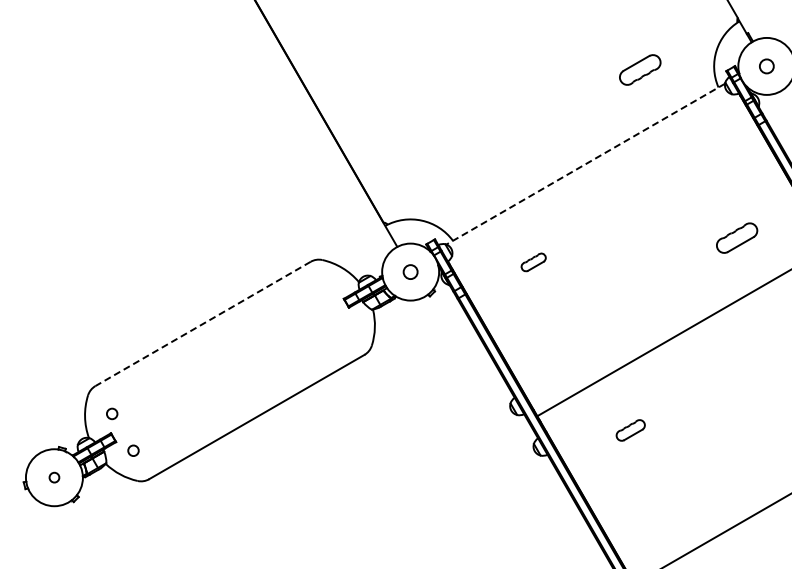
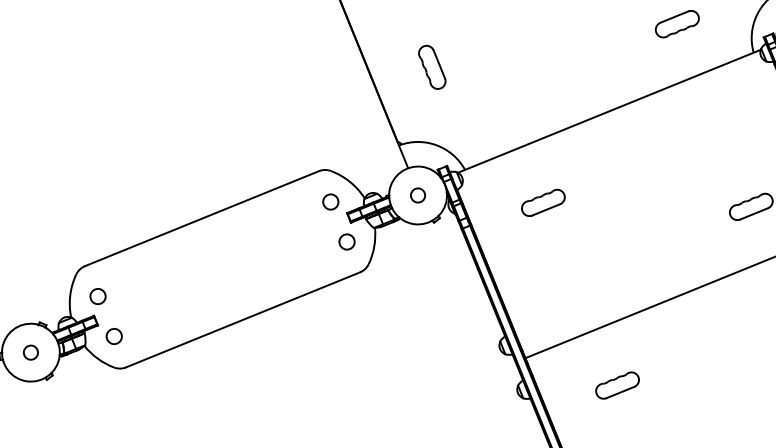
part: (406, 145) -> (431, 67), added
line: (585, 164) -> (609, 111), dashed -> solid
part: (533, 262) -> (543, 202), size x1.67
circle: (326, 289) -> (330, 201), added
line: (202, 324) -> (201, 219), dashed -> solid
circle: (347, 326) -> (346, 241), added
circle: (111, 413) -> (97, 296), size x1.43
part: (630, 430) -> (617, 385), size x1.43
circle: (133, 450) -> (114, 336), size x1.43
circle: (54, 477) -> (31, 352), size x1.43

